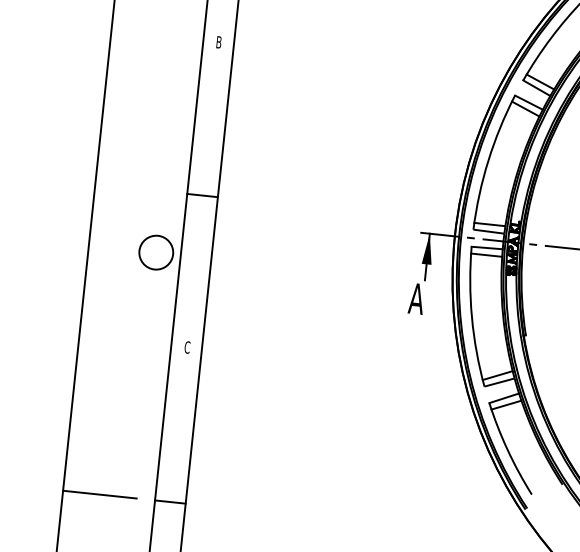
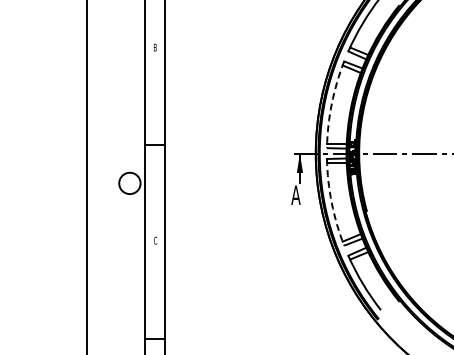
arc: (487, 161) -> (331, 104), solid -> dashed
arc: (471, 317) -> (331, 203), solid -> dashed
line: (99, 494) -> (110, 338), removed

